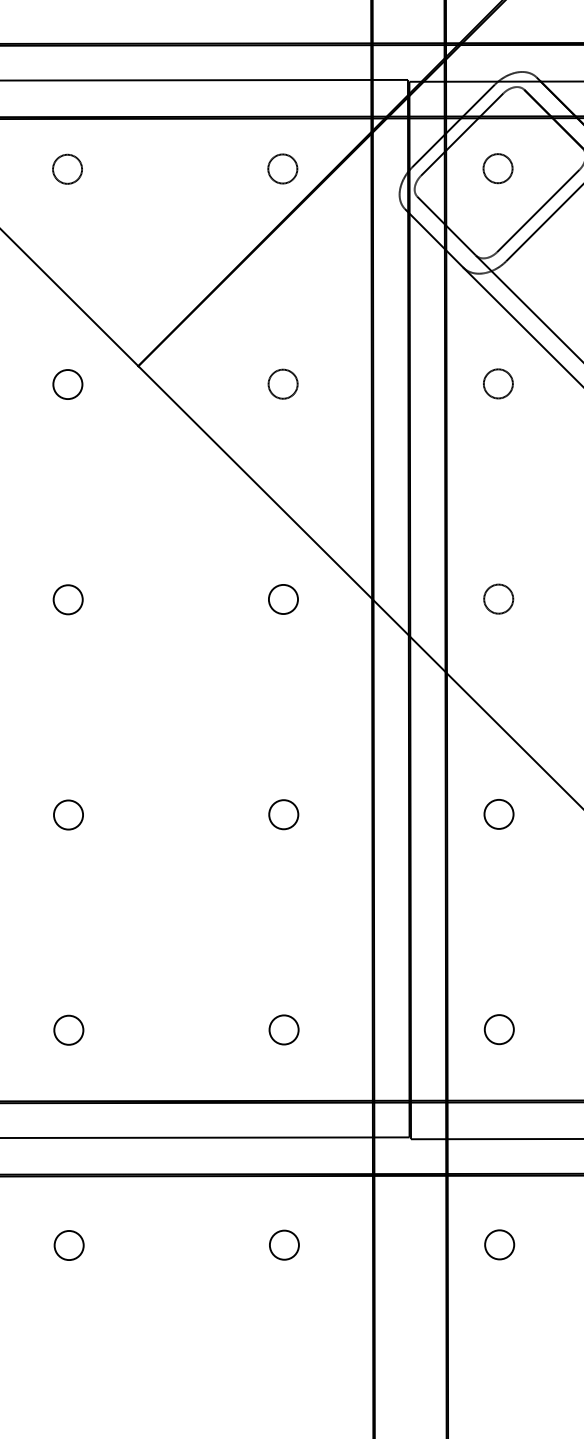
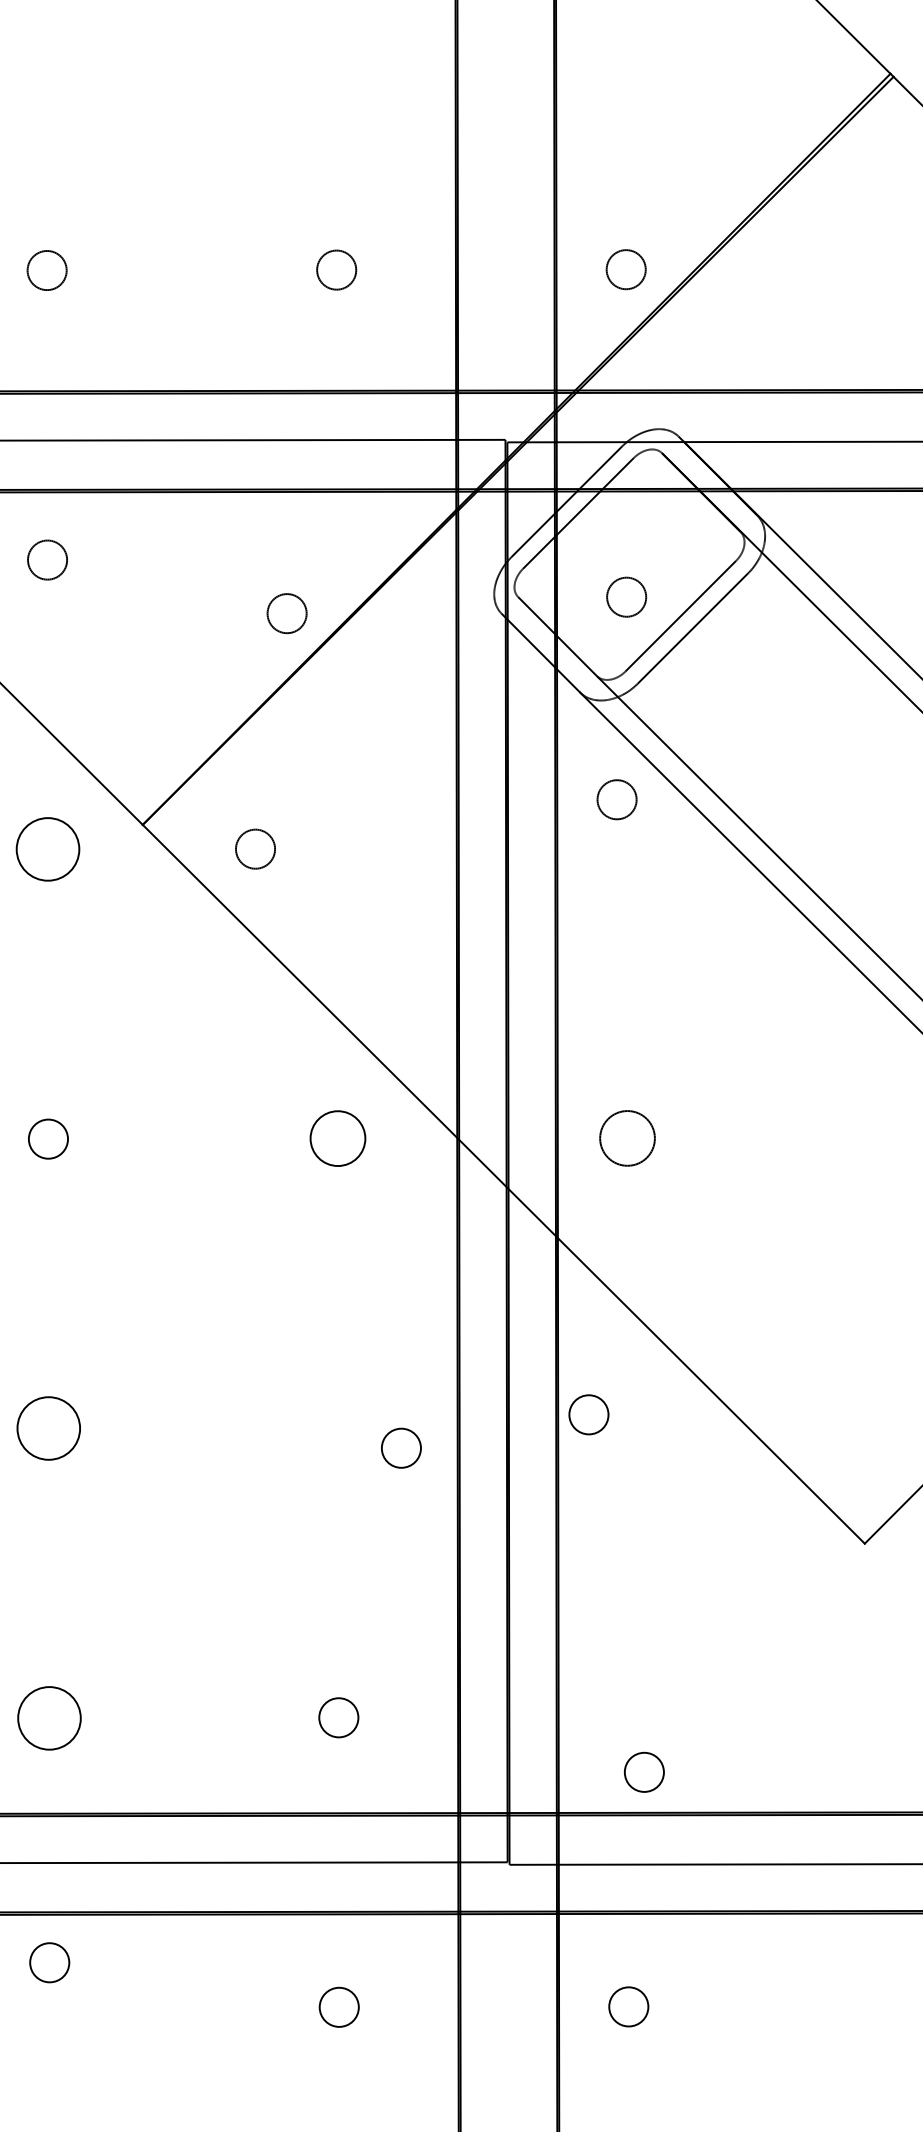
circle: (282, 168) -> (286, 613), moved
circle: (497, 168) -> (626, 596), moved
circle: (283, 383) -> (255, 848), moved
circle: (497, 383) -> (616, 799), moved
circle: (67, 384) -> (47, 849), size x1.6
circle: (498, 598) -> (627, 1137), size x1.4
circle: (283, 599) -> (337, 1138), size x1.4
circle: (68, 814) -> (48, 1428), size x1.6
circle: (283, 814) -> (401, 1447), moved
circle: (498, 814) -> (588, 1414), moved
circle: (499, 1028) -> (644, 1771), moved
circle: (68, 1029) -> (48, 1717), size x1.6
circle: (69, 1245) -> (49, 1962), moved

